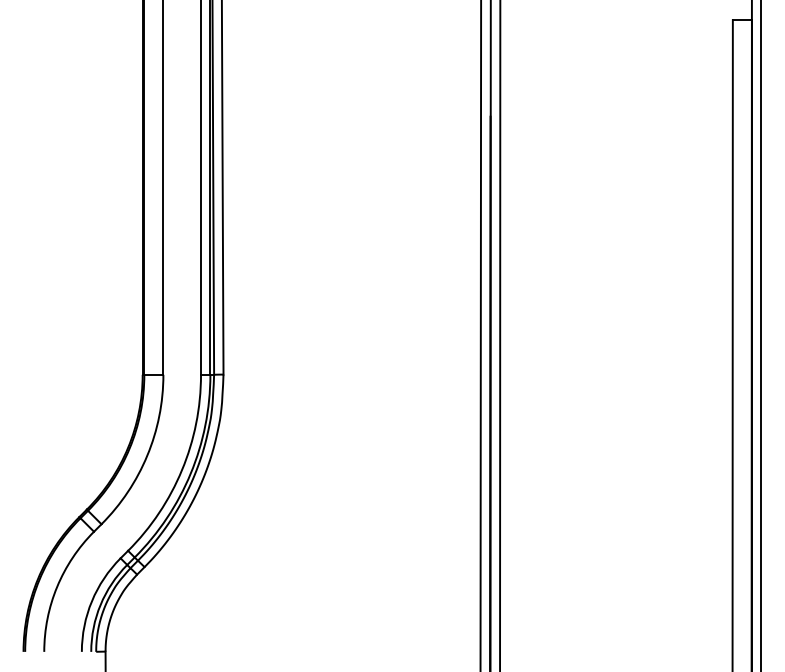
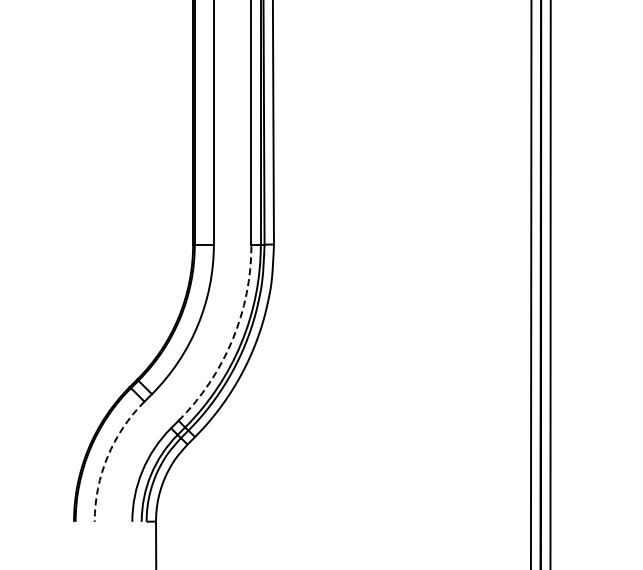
arc: (182, 470) -> (232, 340), solid -> dashed
arc: (57, 586) -> (107, 456), solid -> dashed

